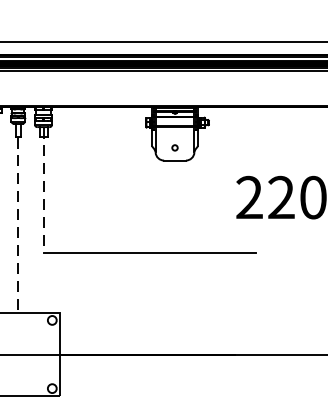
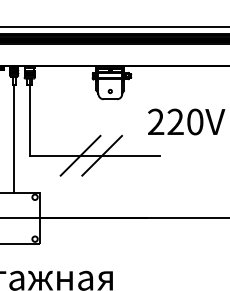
line: (43, 190) -> (29, 117), dashed -> solid
line: (18, 226) -> (14, 139), dashed -> solid
line: (126, 252) -> (80, 155), added
line: (162, 252) -> (102, 155), added

